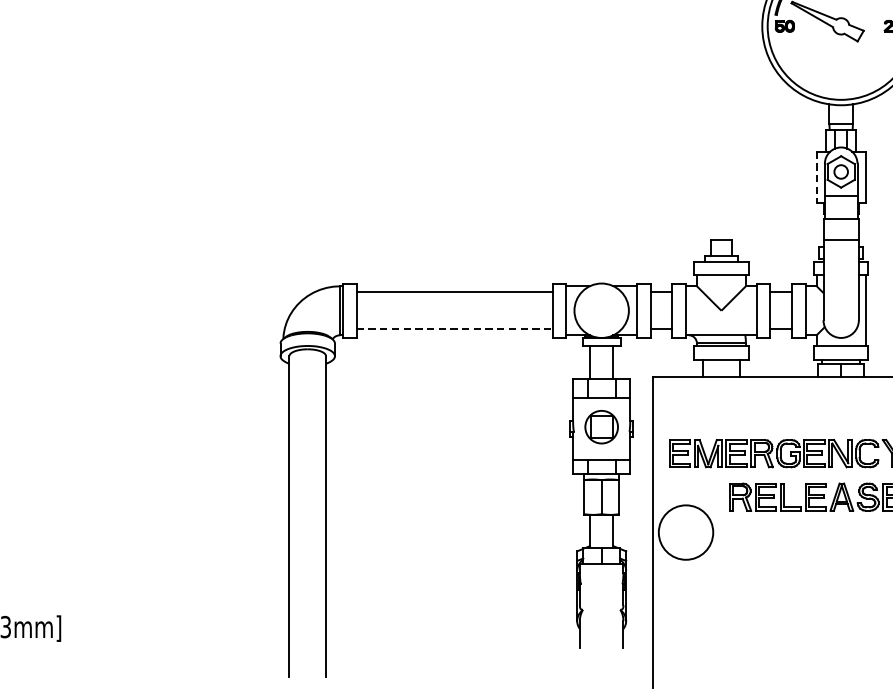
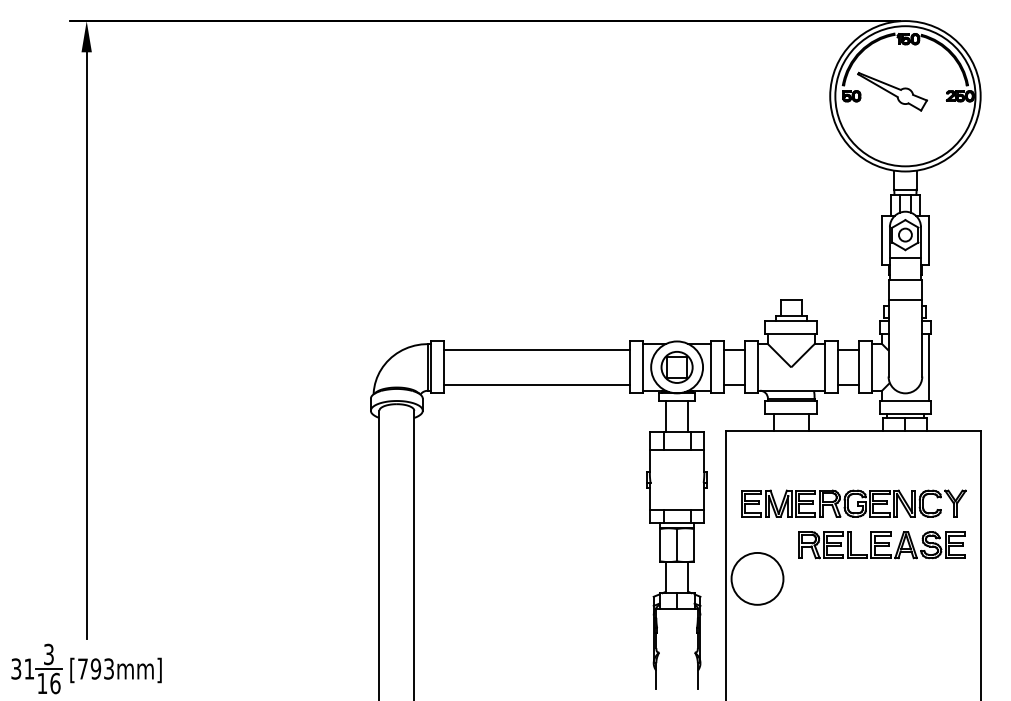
line: (817, 177) -> (882, 240), dashed -> solid
line: (455, 328) -> (537, 384), dashed -> solid
part: (601, 427) -> (676, 367), moved

